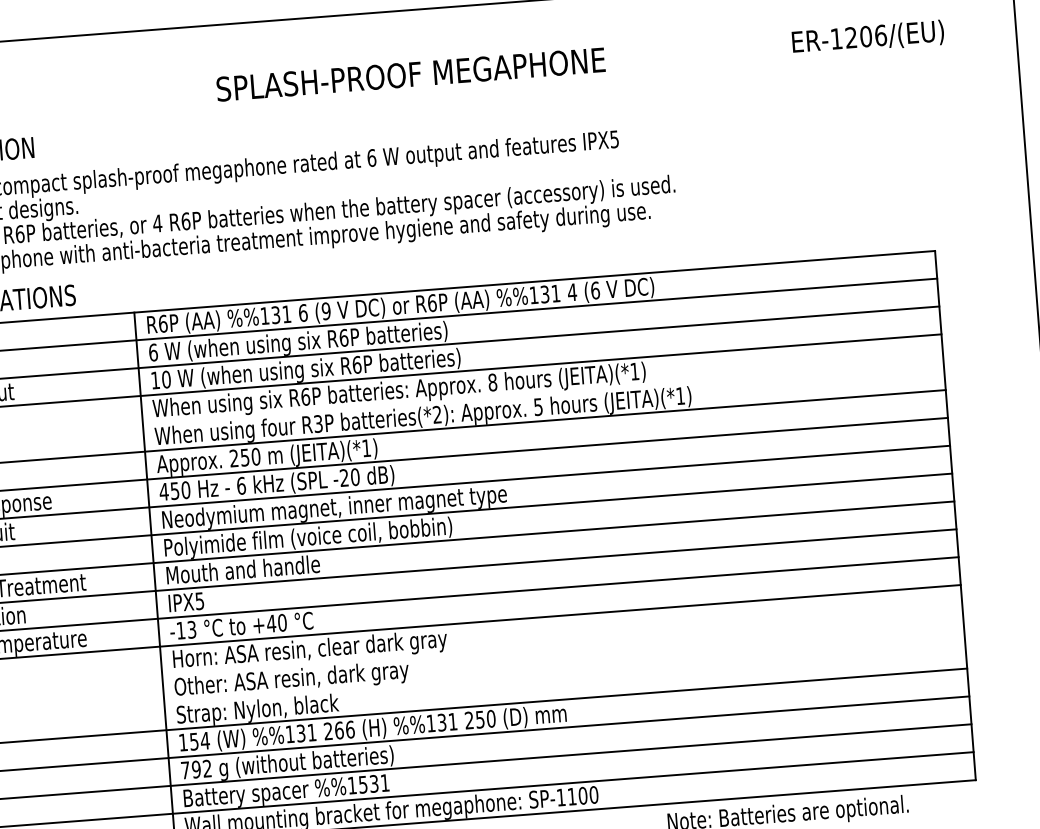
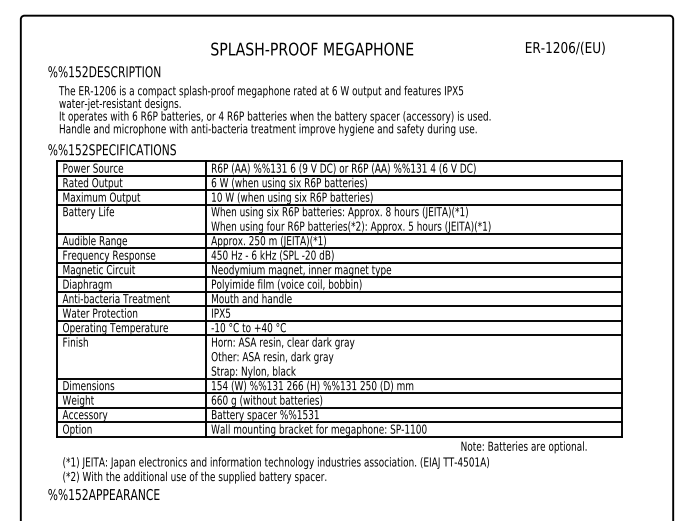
text: (868, 36) -> (565, 47), moved
text: (411, 73) -> (312, 48), moved
text: (318, 422) -> (296, 225), R3P -> R6P
text: (191, 629) -> (222, 327), -13 -> -10
text: (196, 768) -> (219, 399), 792 -> 660

